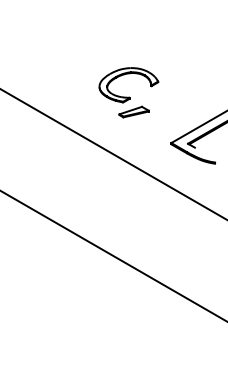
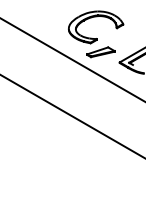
part: (129, 92) -> (96, 34), size x1.67

